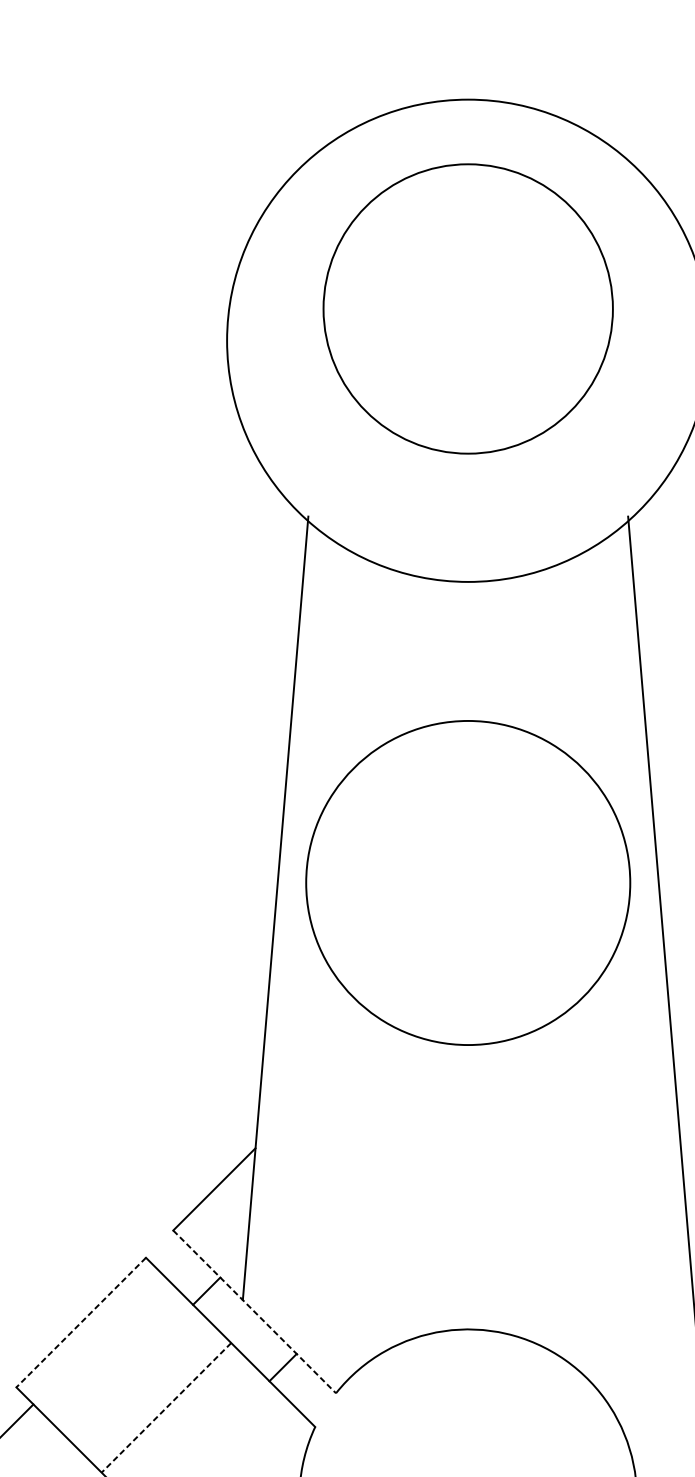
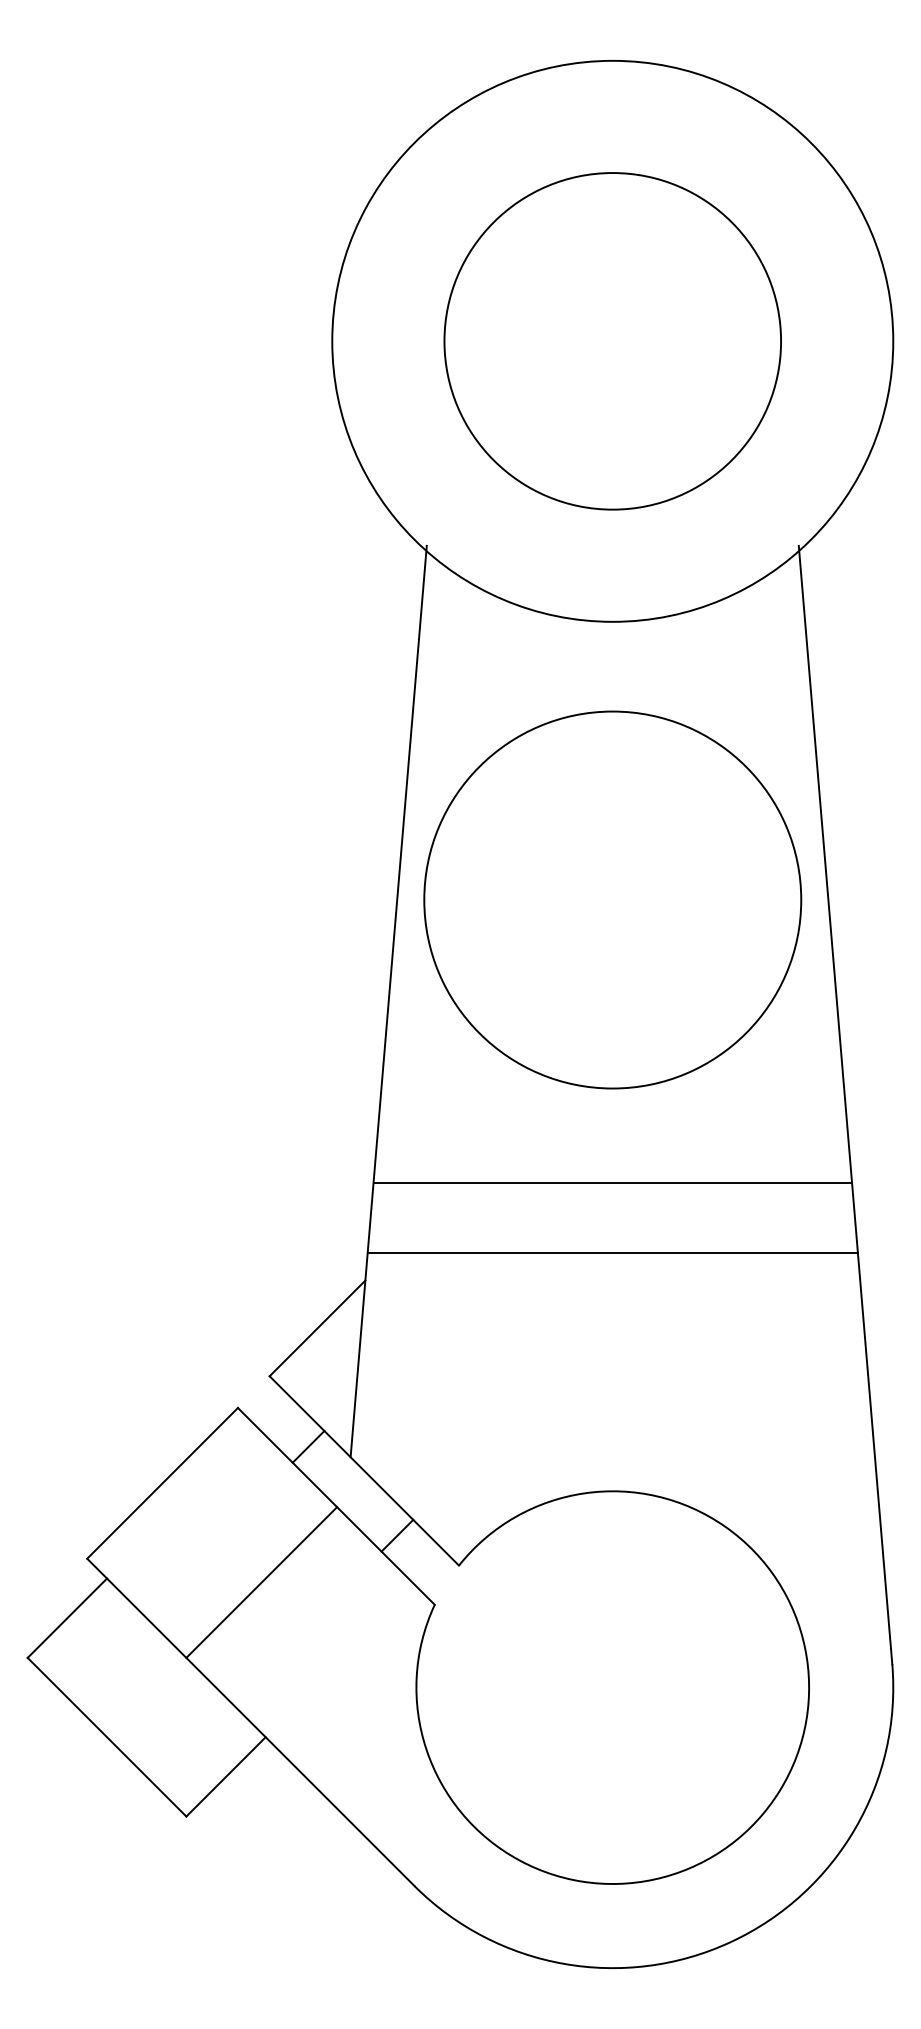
circle: (468, 309) -> (612, 341), moved
circle: (468, 882) -> (612, 899), moved
line: (468, 1063) -> (612, 1182), added
line: (468, 1124) -> (612, 1252), added
line: (254, 1311) -> (364, 1470), dashed -> solid
line: (81, 1322) -> (162, 1483), dashed -> solid
line: (166, 1407) -> (261, 1582), dashed -> solid

